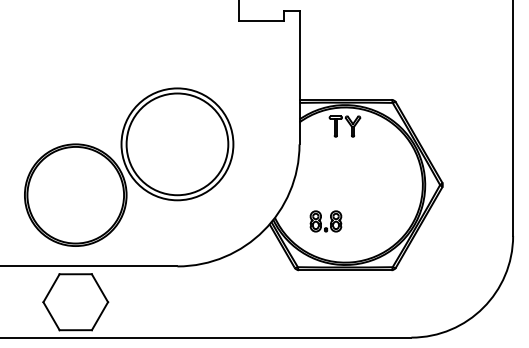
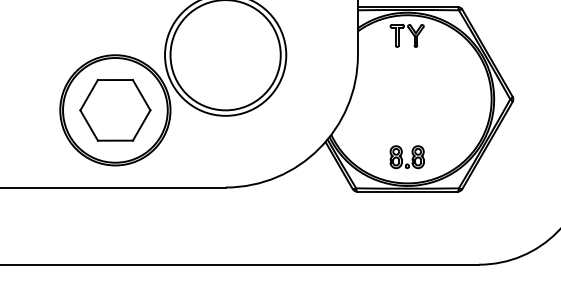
part: (325, 221) -> (406, 157), moved
part: (75, 302) -> (115, 110), moved

